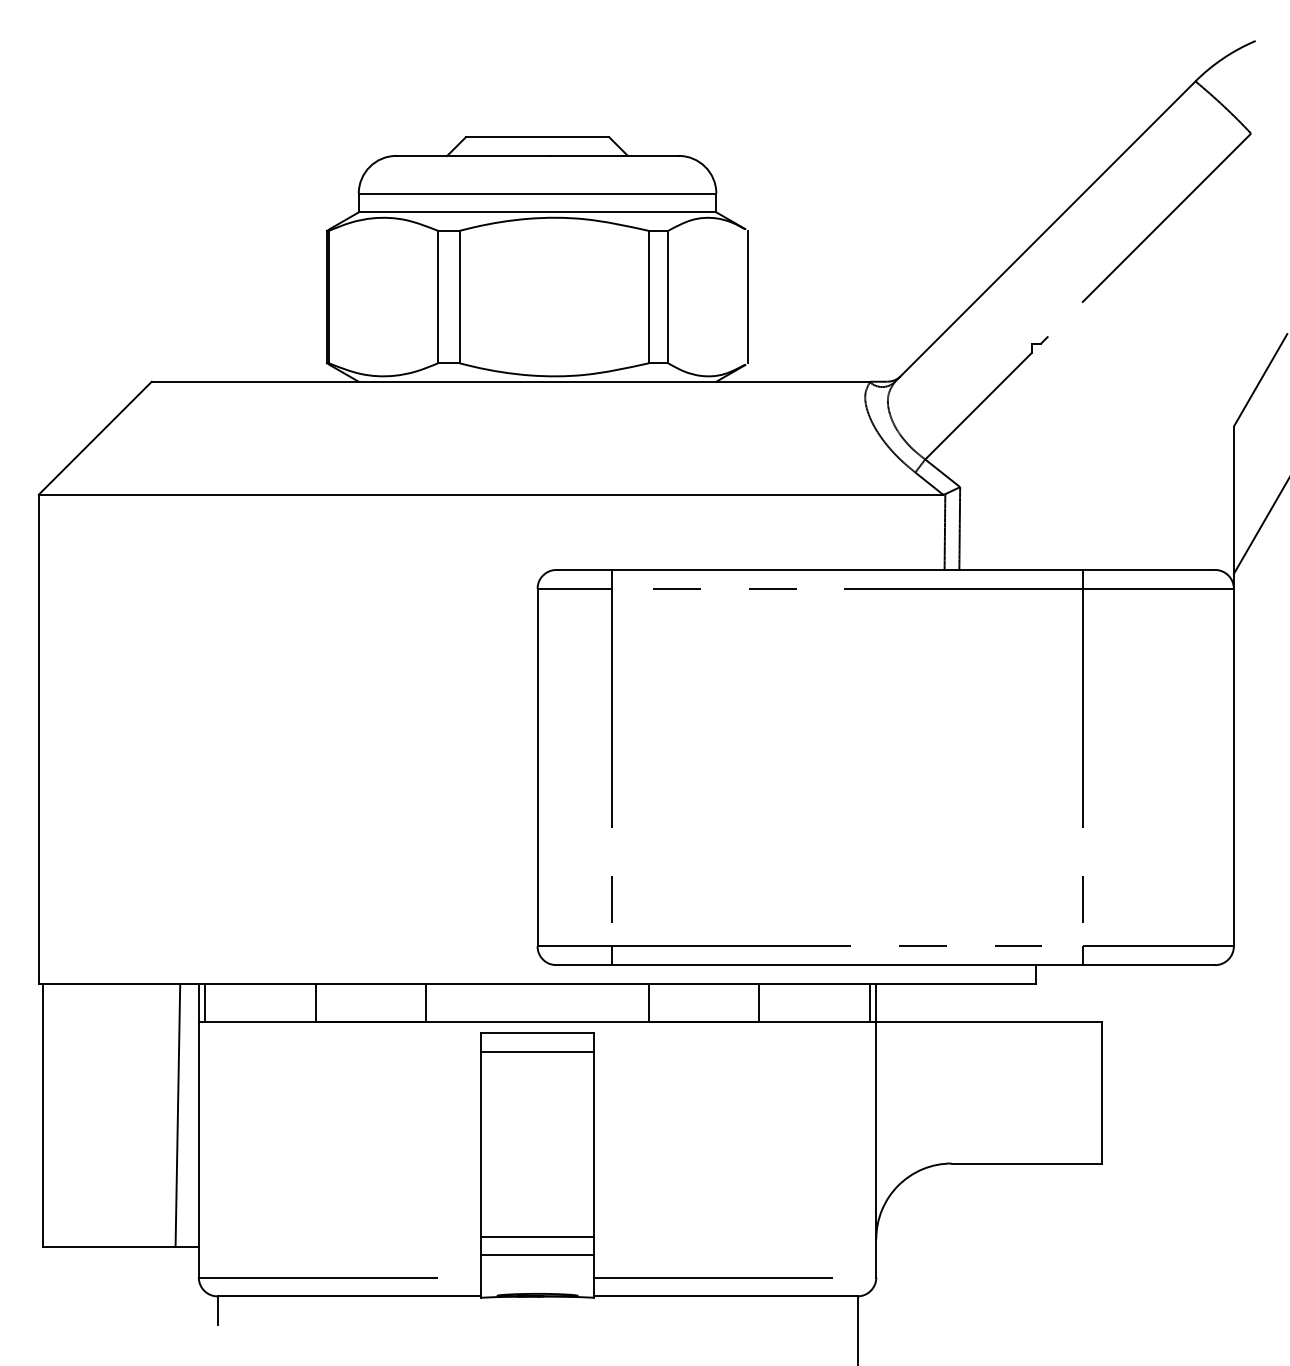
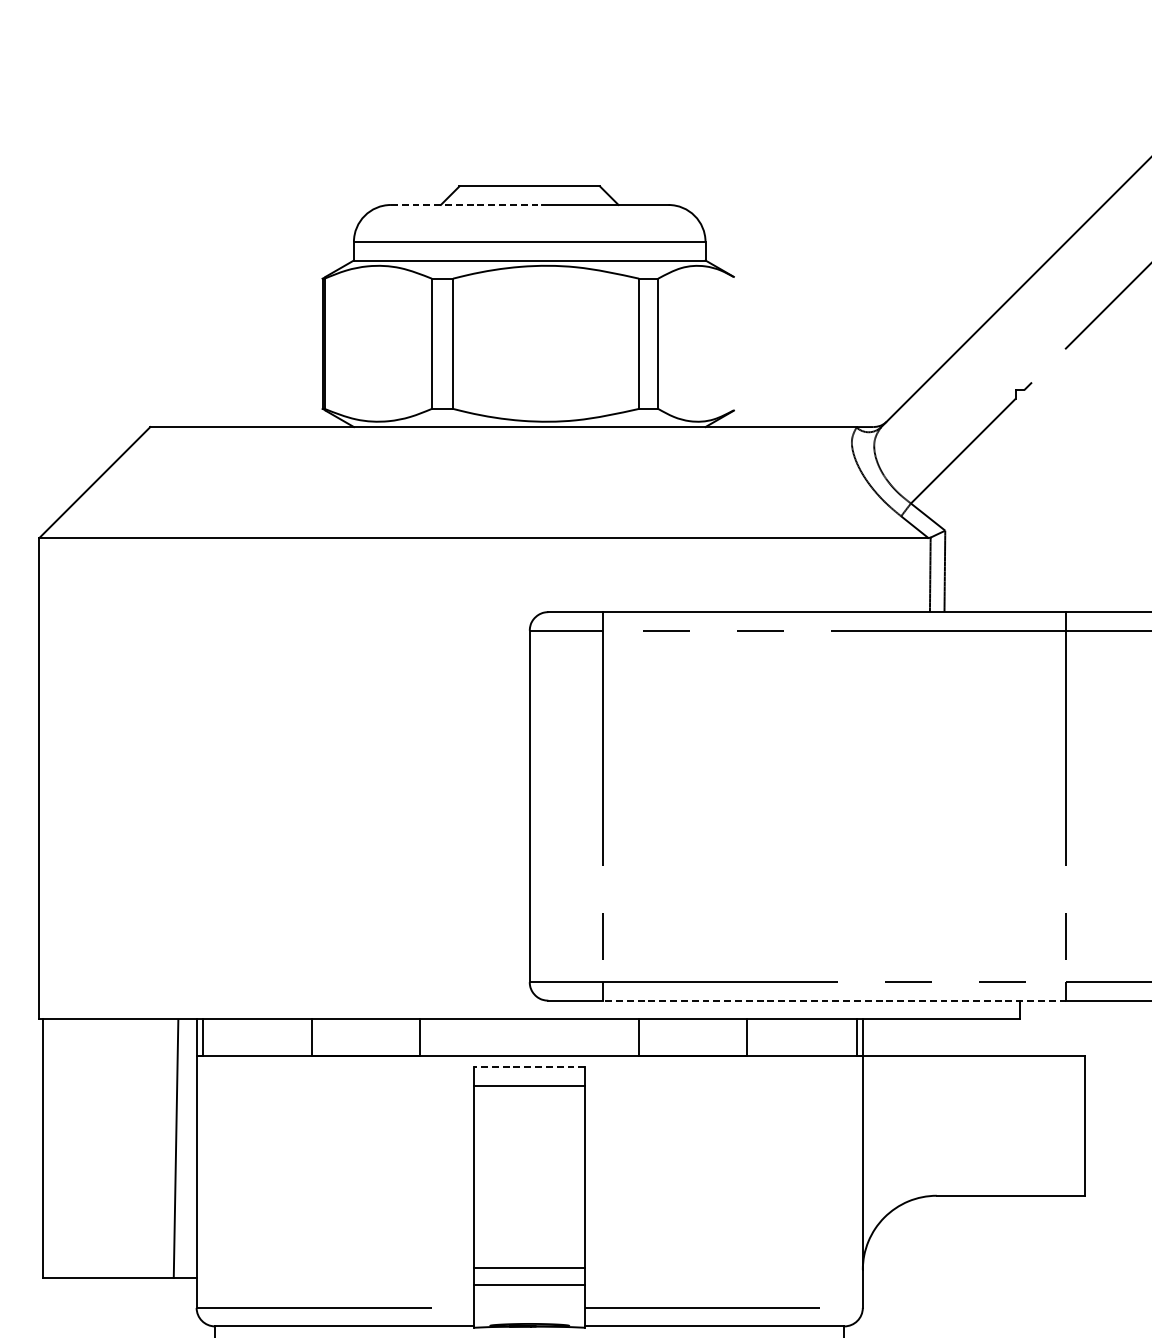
line: (473, 155) -> (466, 204), solid -> dashed
line: (748, 296) -> (737, 343), removed
line: (847, 965) -> (834, 1001), solid -> dashed
line: (537, 1032) -> (529, 1066), solid -> dashed

